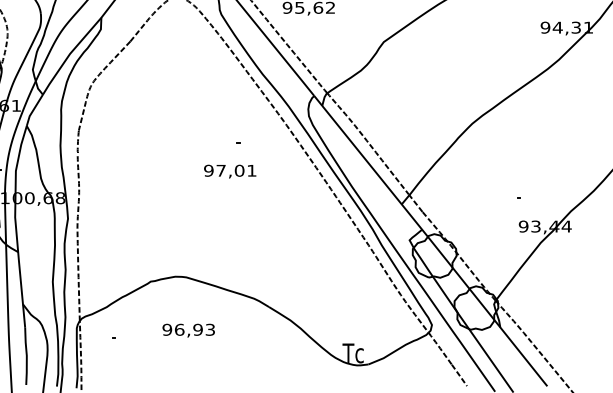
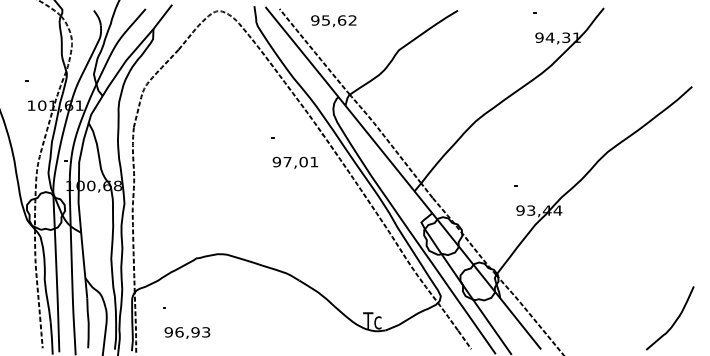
text: (230, 171) -> (295, 162), moved
text: (188, 330) -> (187, 332), moved

